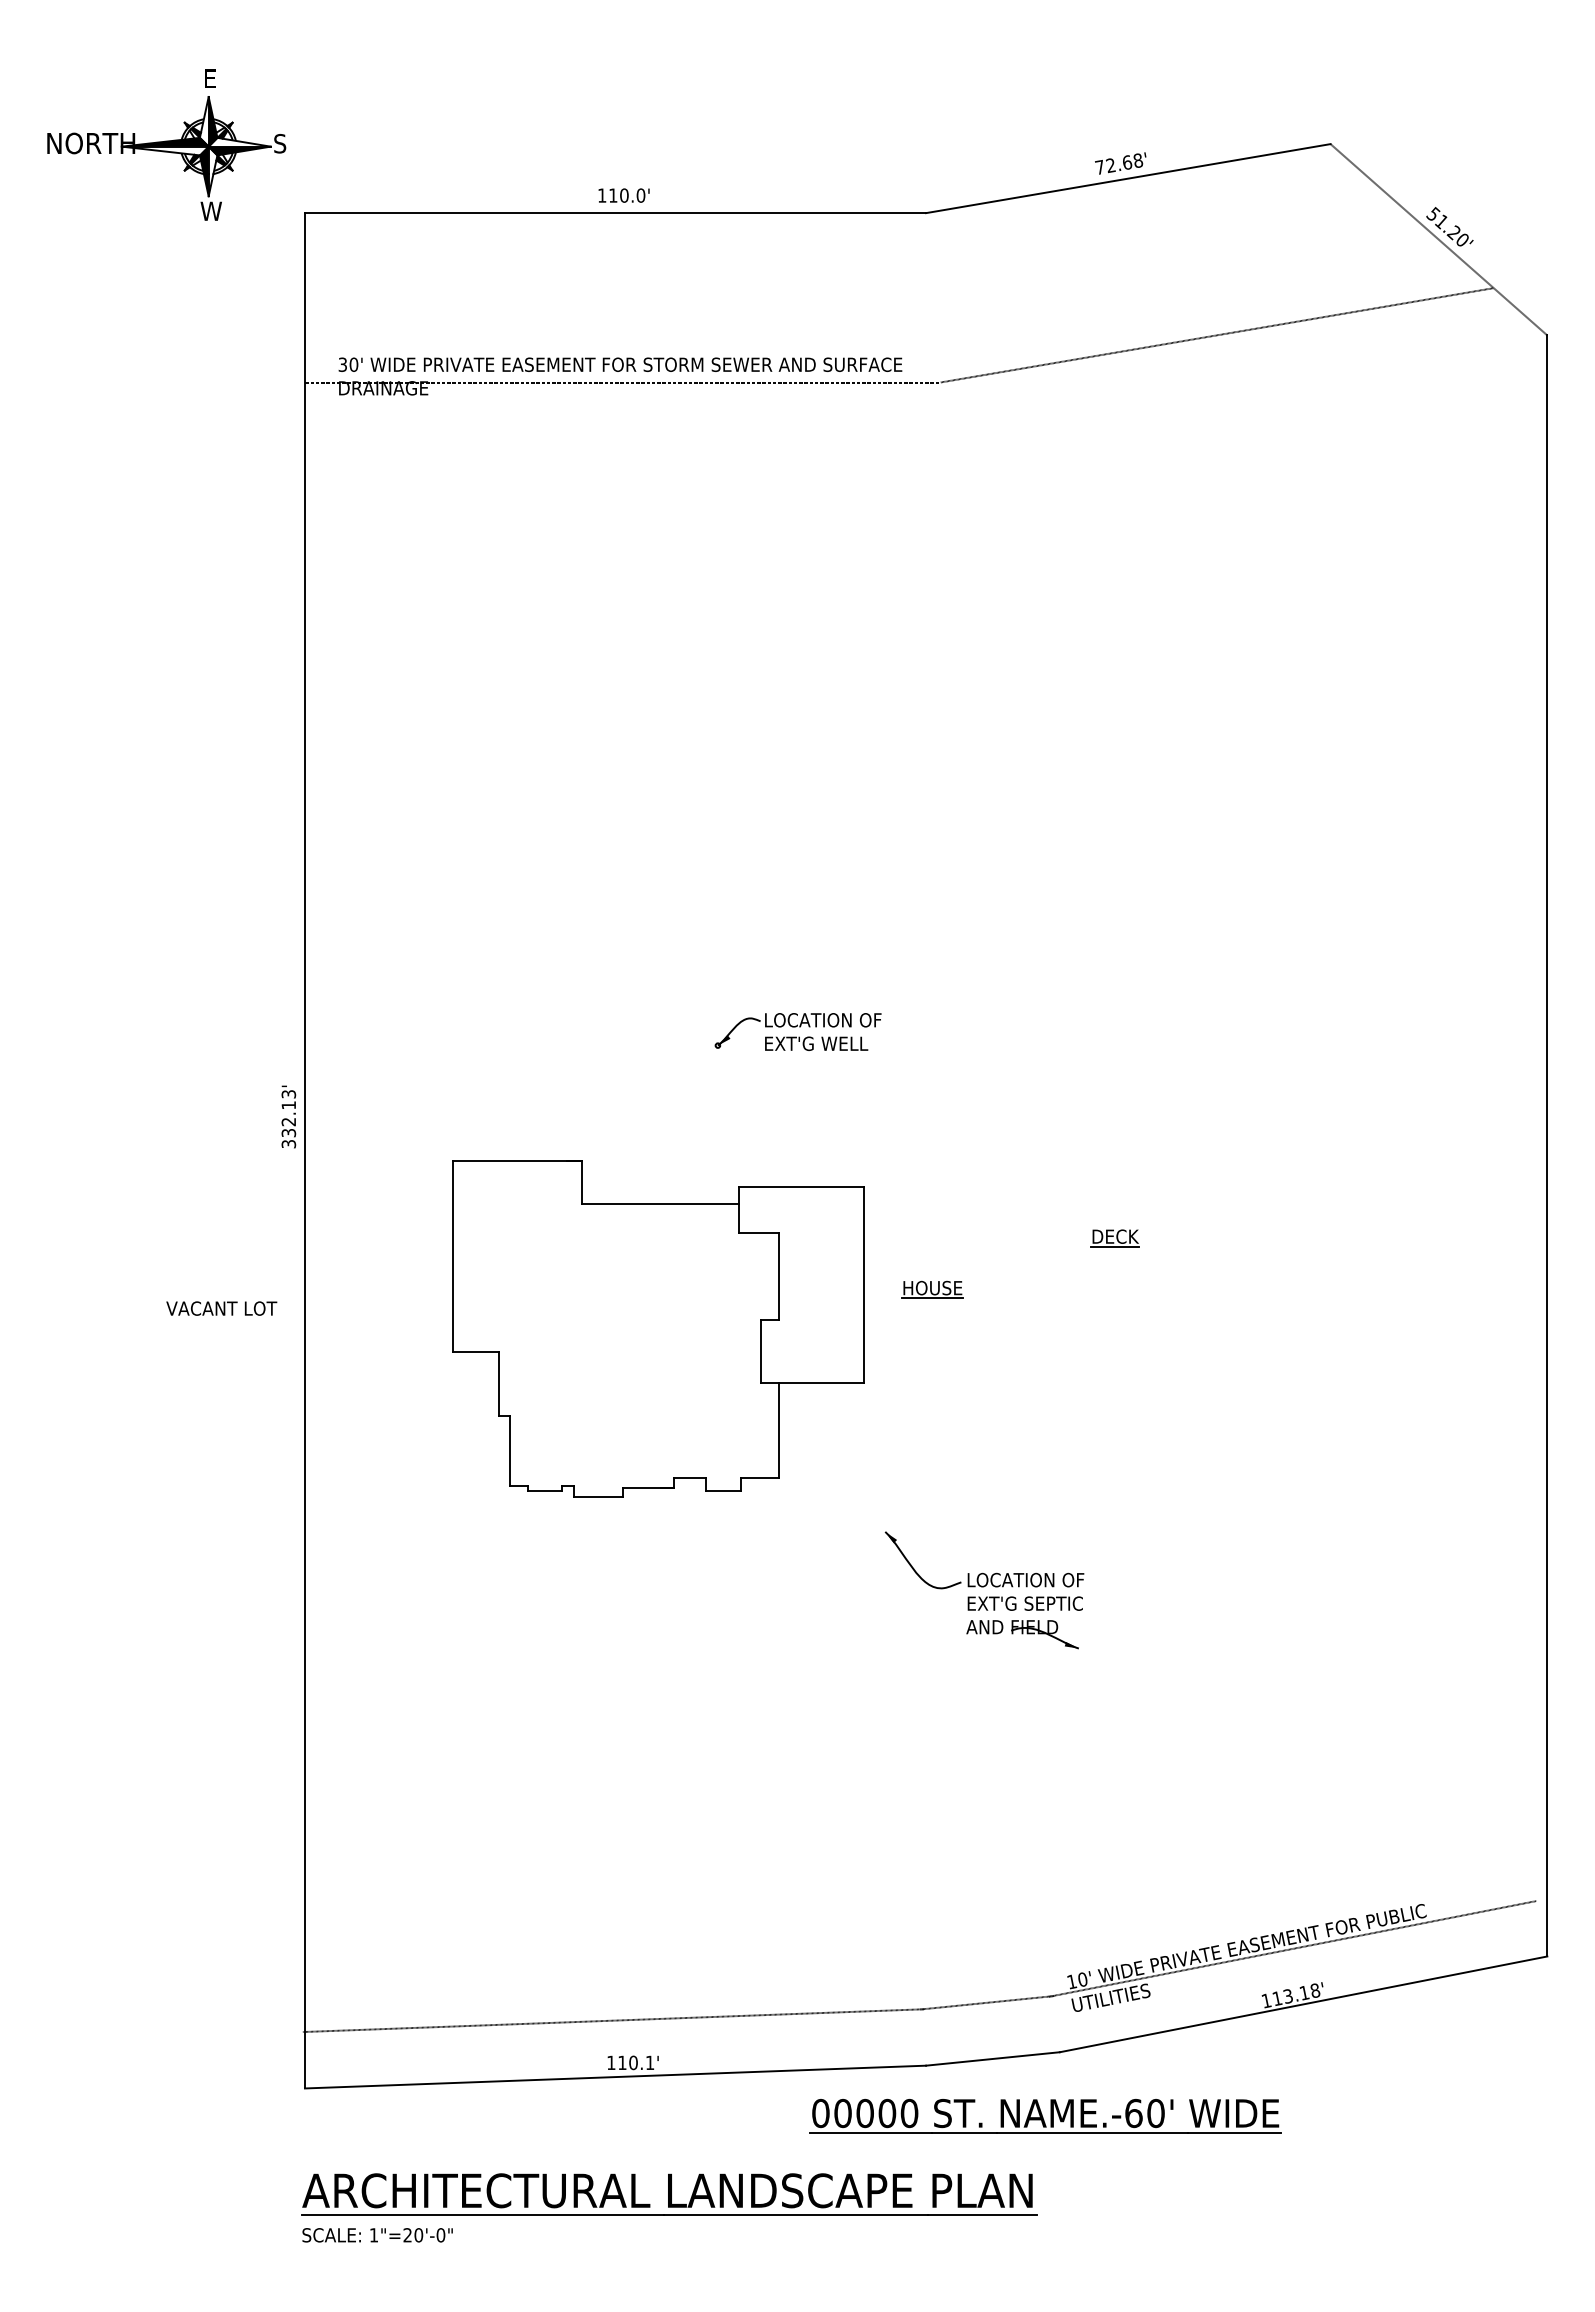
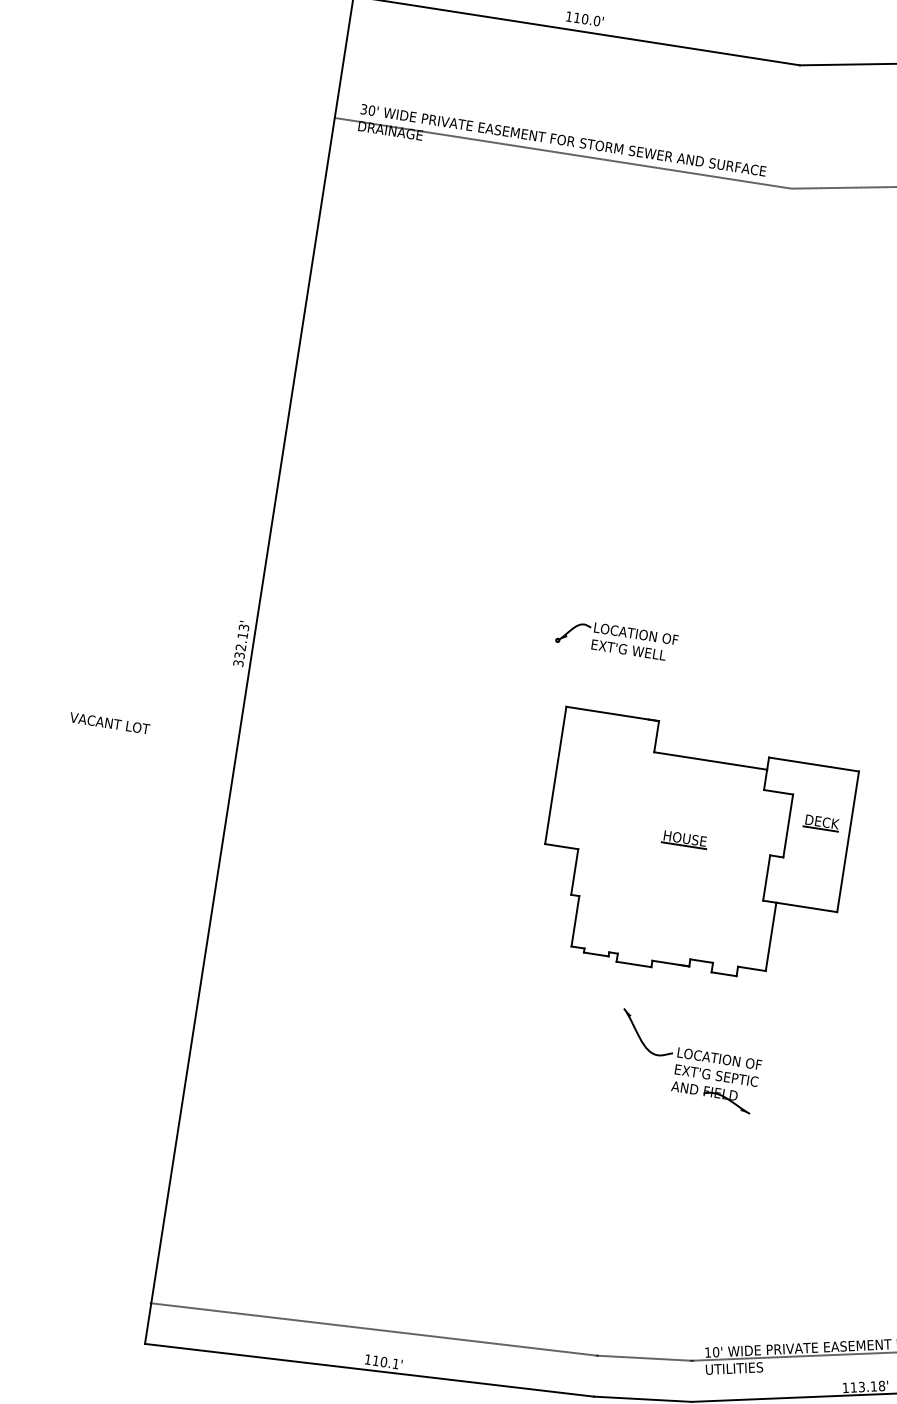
text: (221, 1308) -> (109, 723), moved
part: (658, 1328) -> (695, 850), moved

